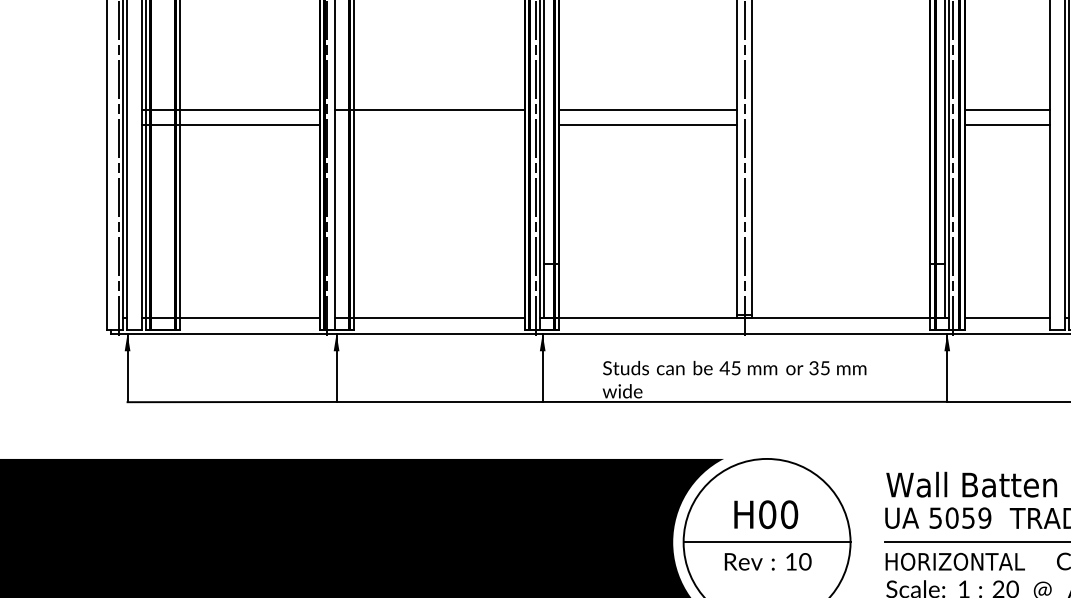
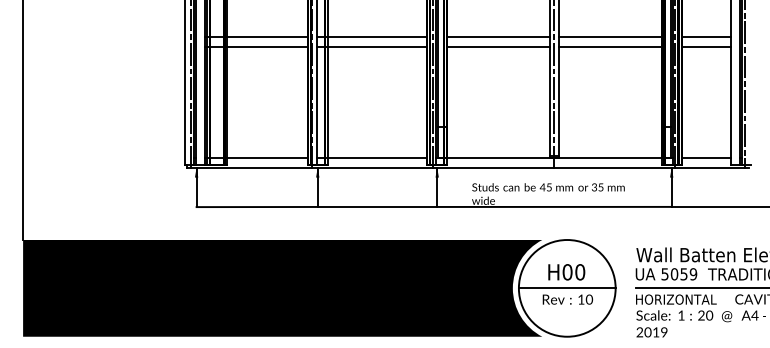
line: (839, 109) -> (609, 37), added
line: (429, 125) -> (371, 46), added
line: (839, 125) -> (609, 46), added

